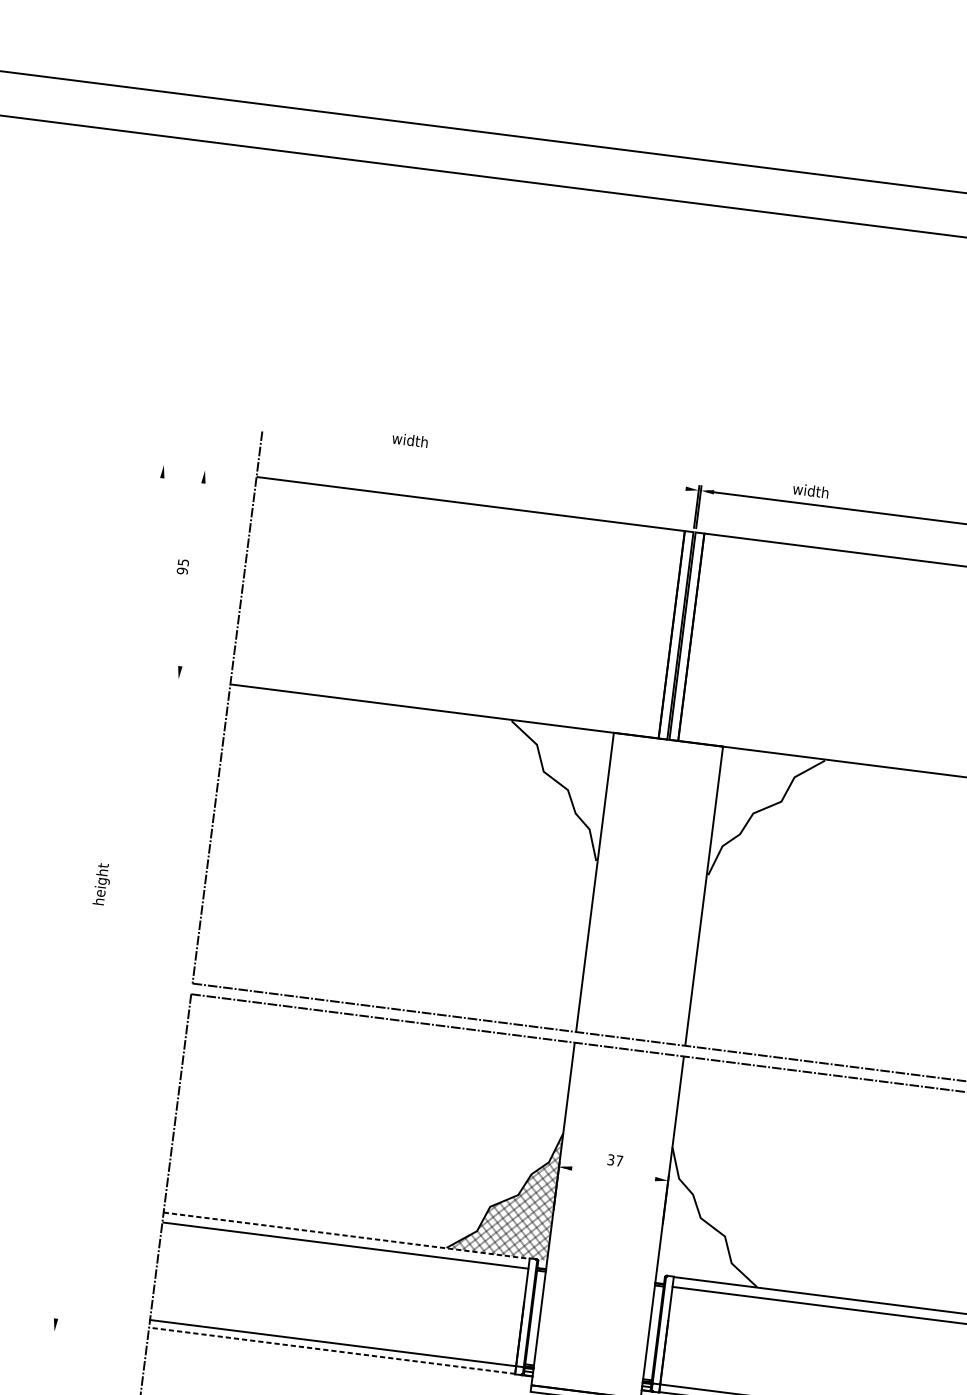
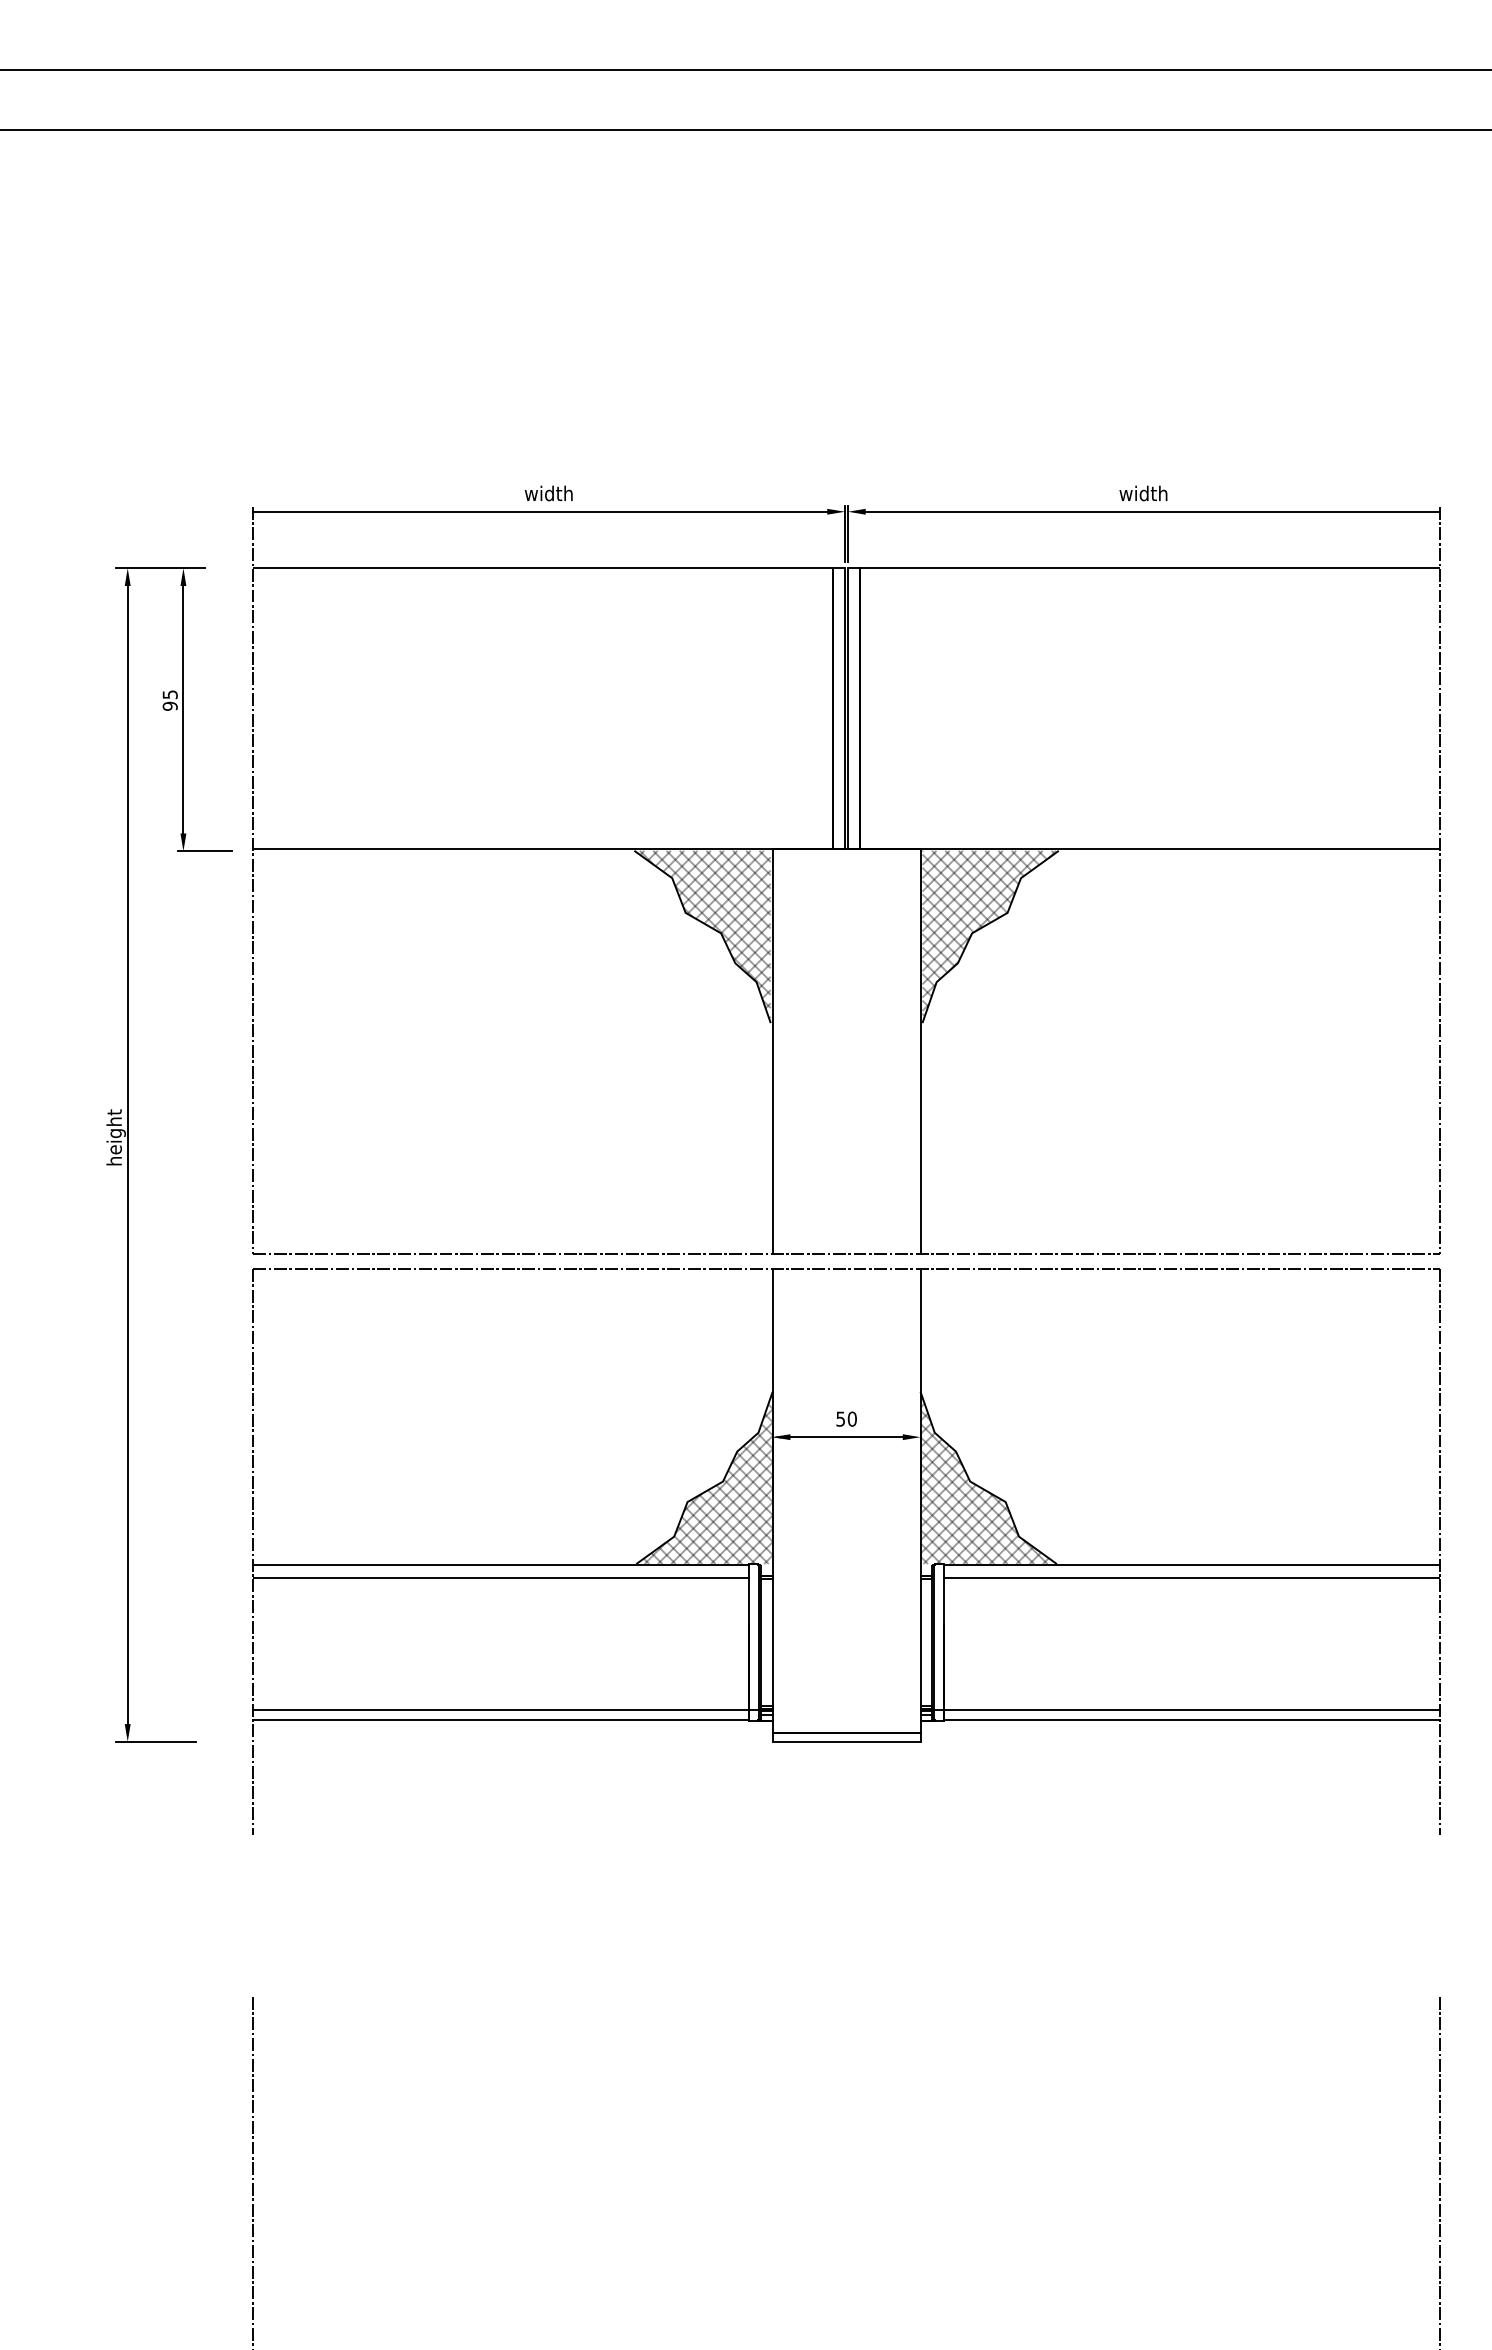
text: (409, 440) -> (548, 493), moved
line: (476, 462) -> (544, 511), added
line: (187, 468) -> (159, 568), added
text: (810, 490) -> (1143, 493), moved
line: (191, 574) -> (183, 709), added
line: (194, 681) -> (204, 851), added
hatch: (555, 790) -> (704, 935), added
hatch: (765, 815) -> (988, 933), added
line: (108, 898) -> (127, 1155), added
text: (615, 1160) -> (846, 1418), 37 -> 50
line: (613, 1174) -> (846, 1437), added
hatch: (714, 1217) -> (988, 1478), added
line: (346, 1235) -> (501, 1564), dashed -> solid
line: (74, 1334) -> (155, 1741), added
line: (332, 1350) -> (501, 1720), dashed -> solid

